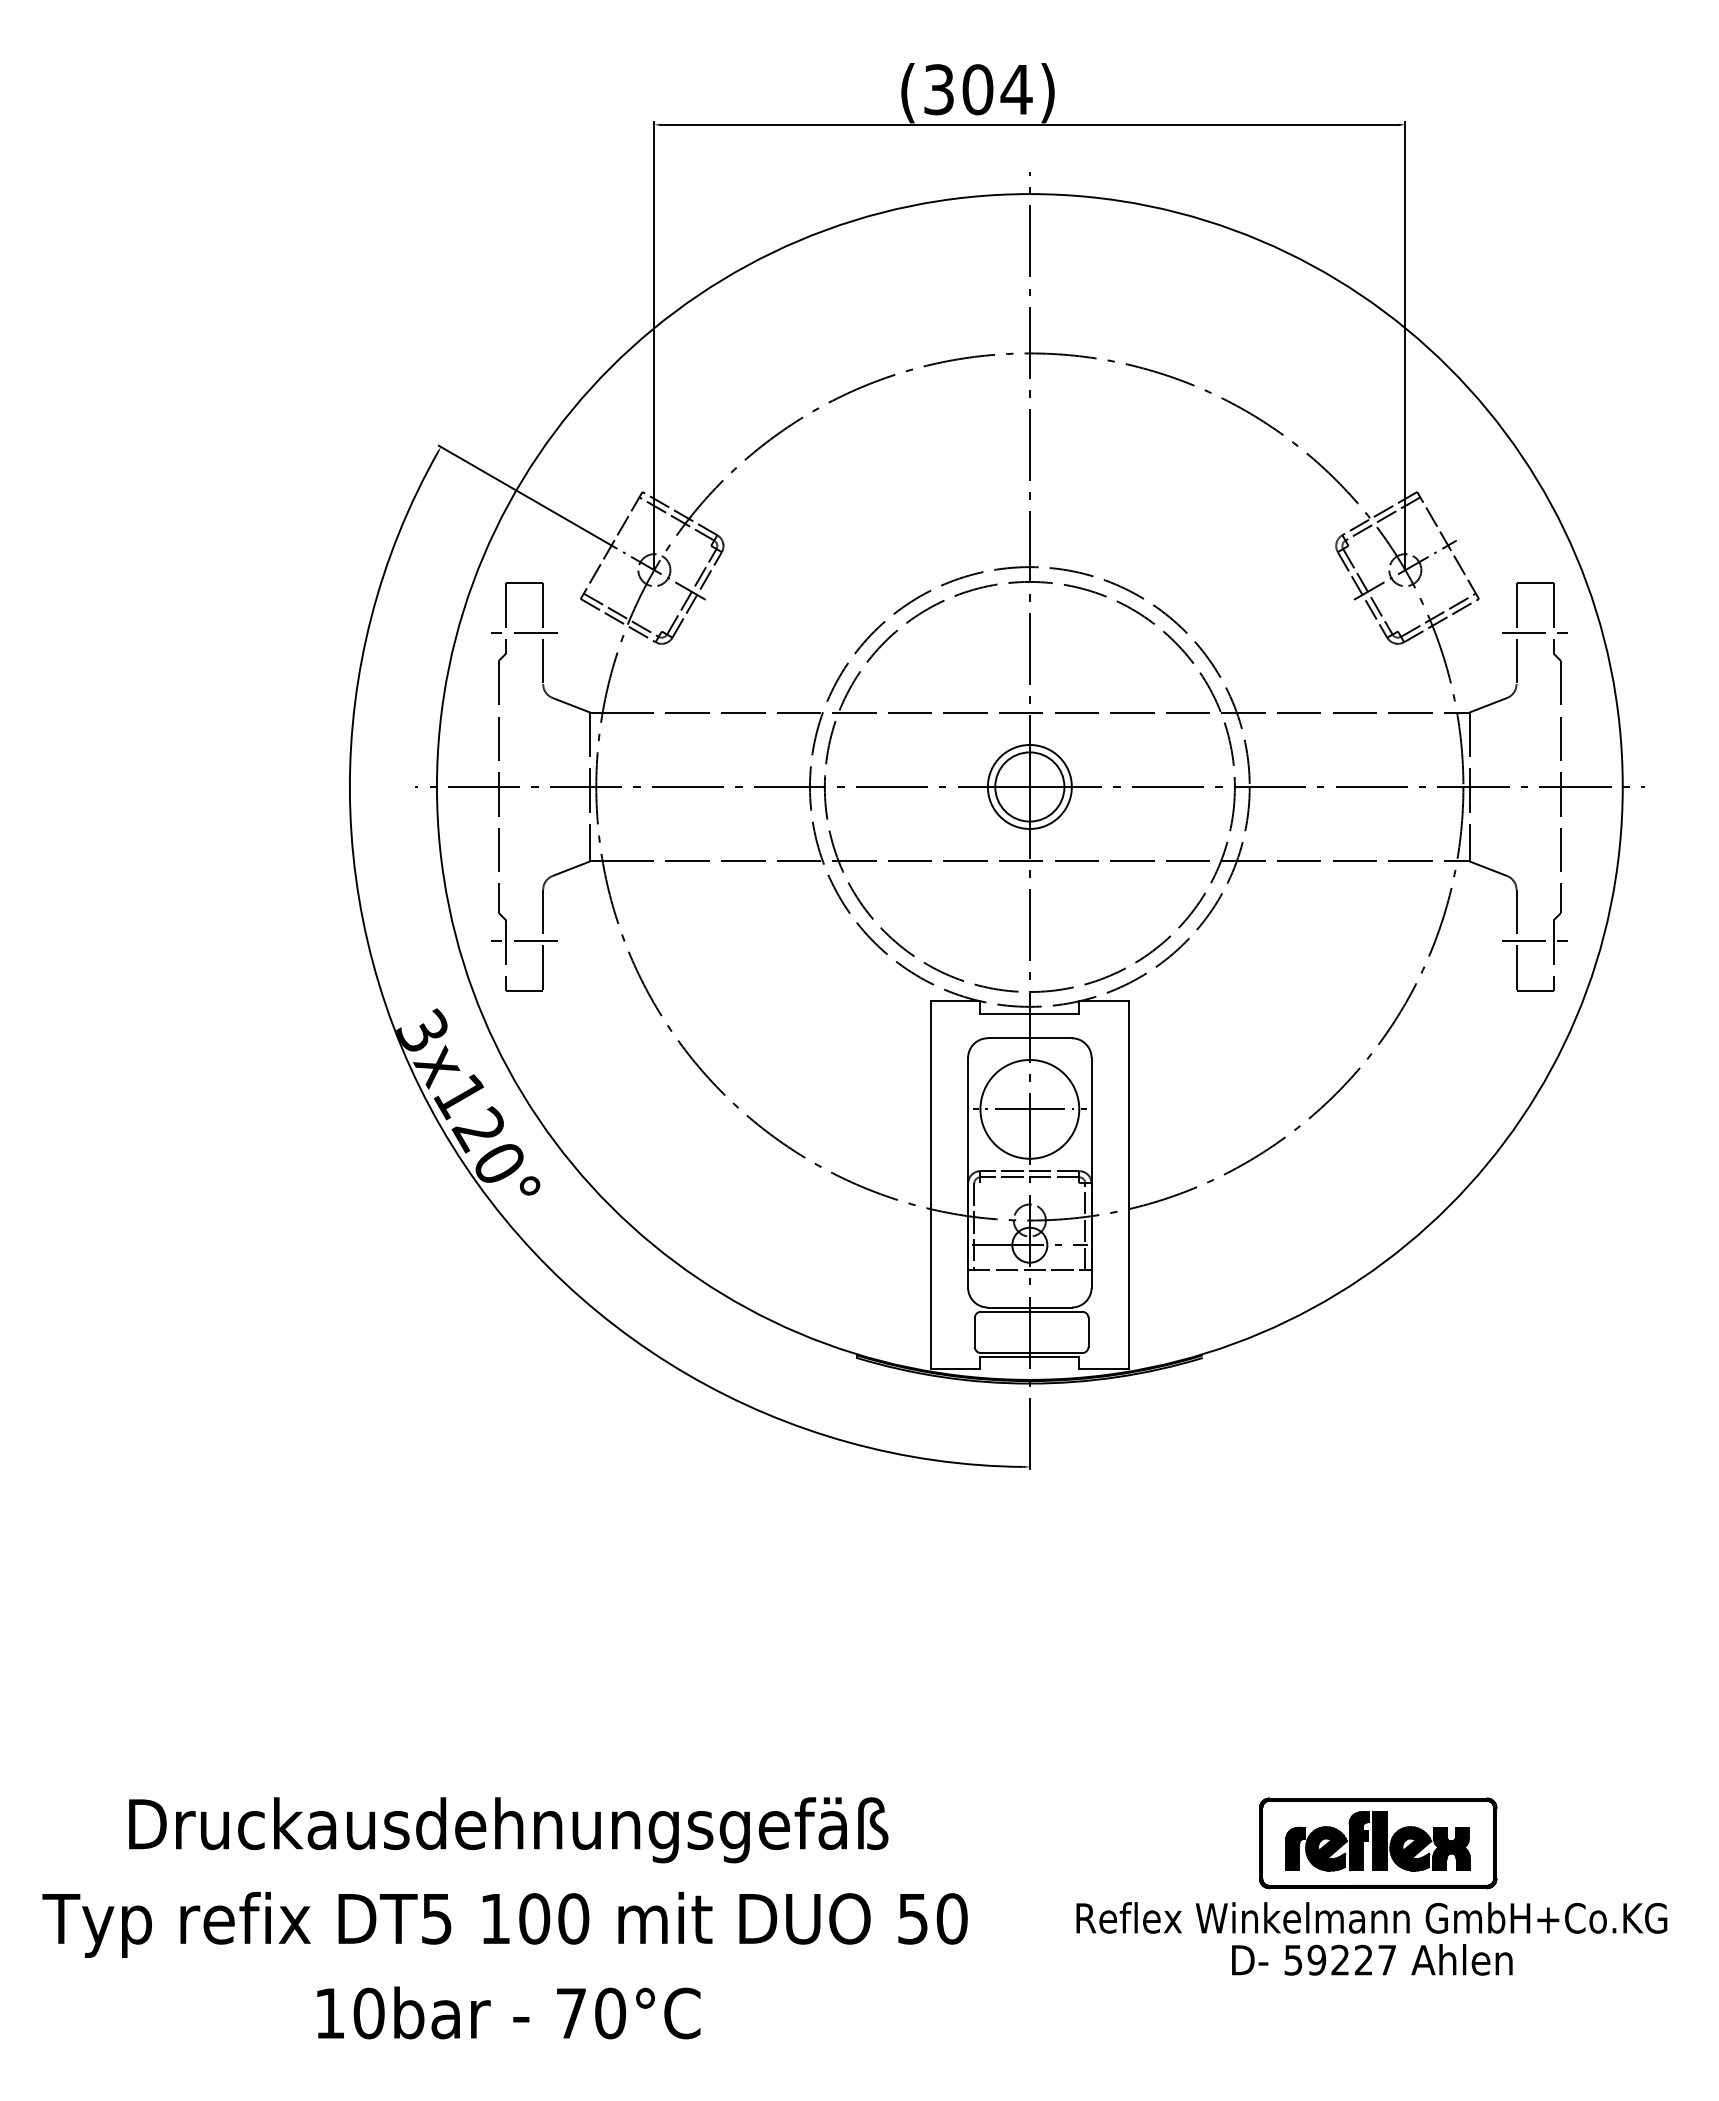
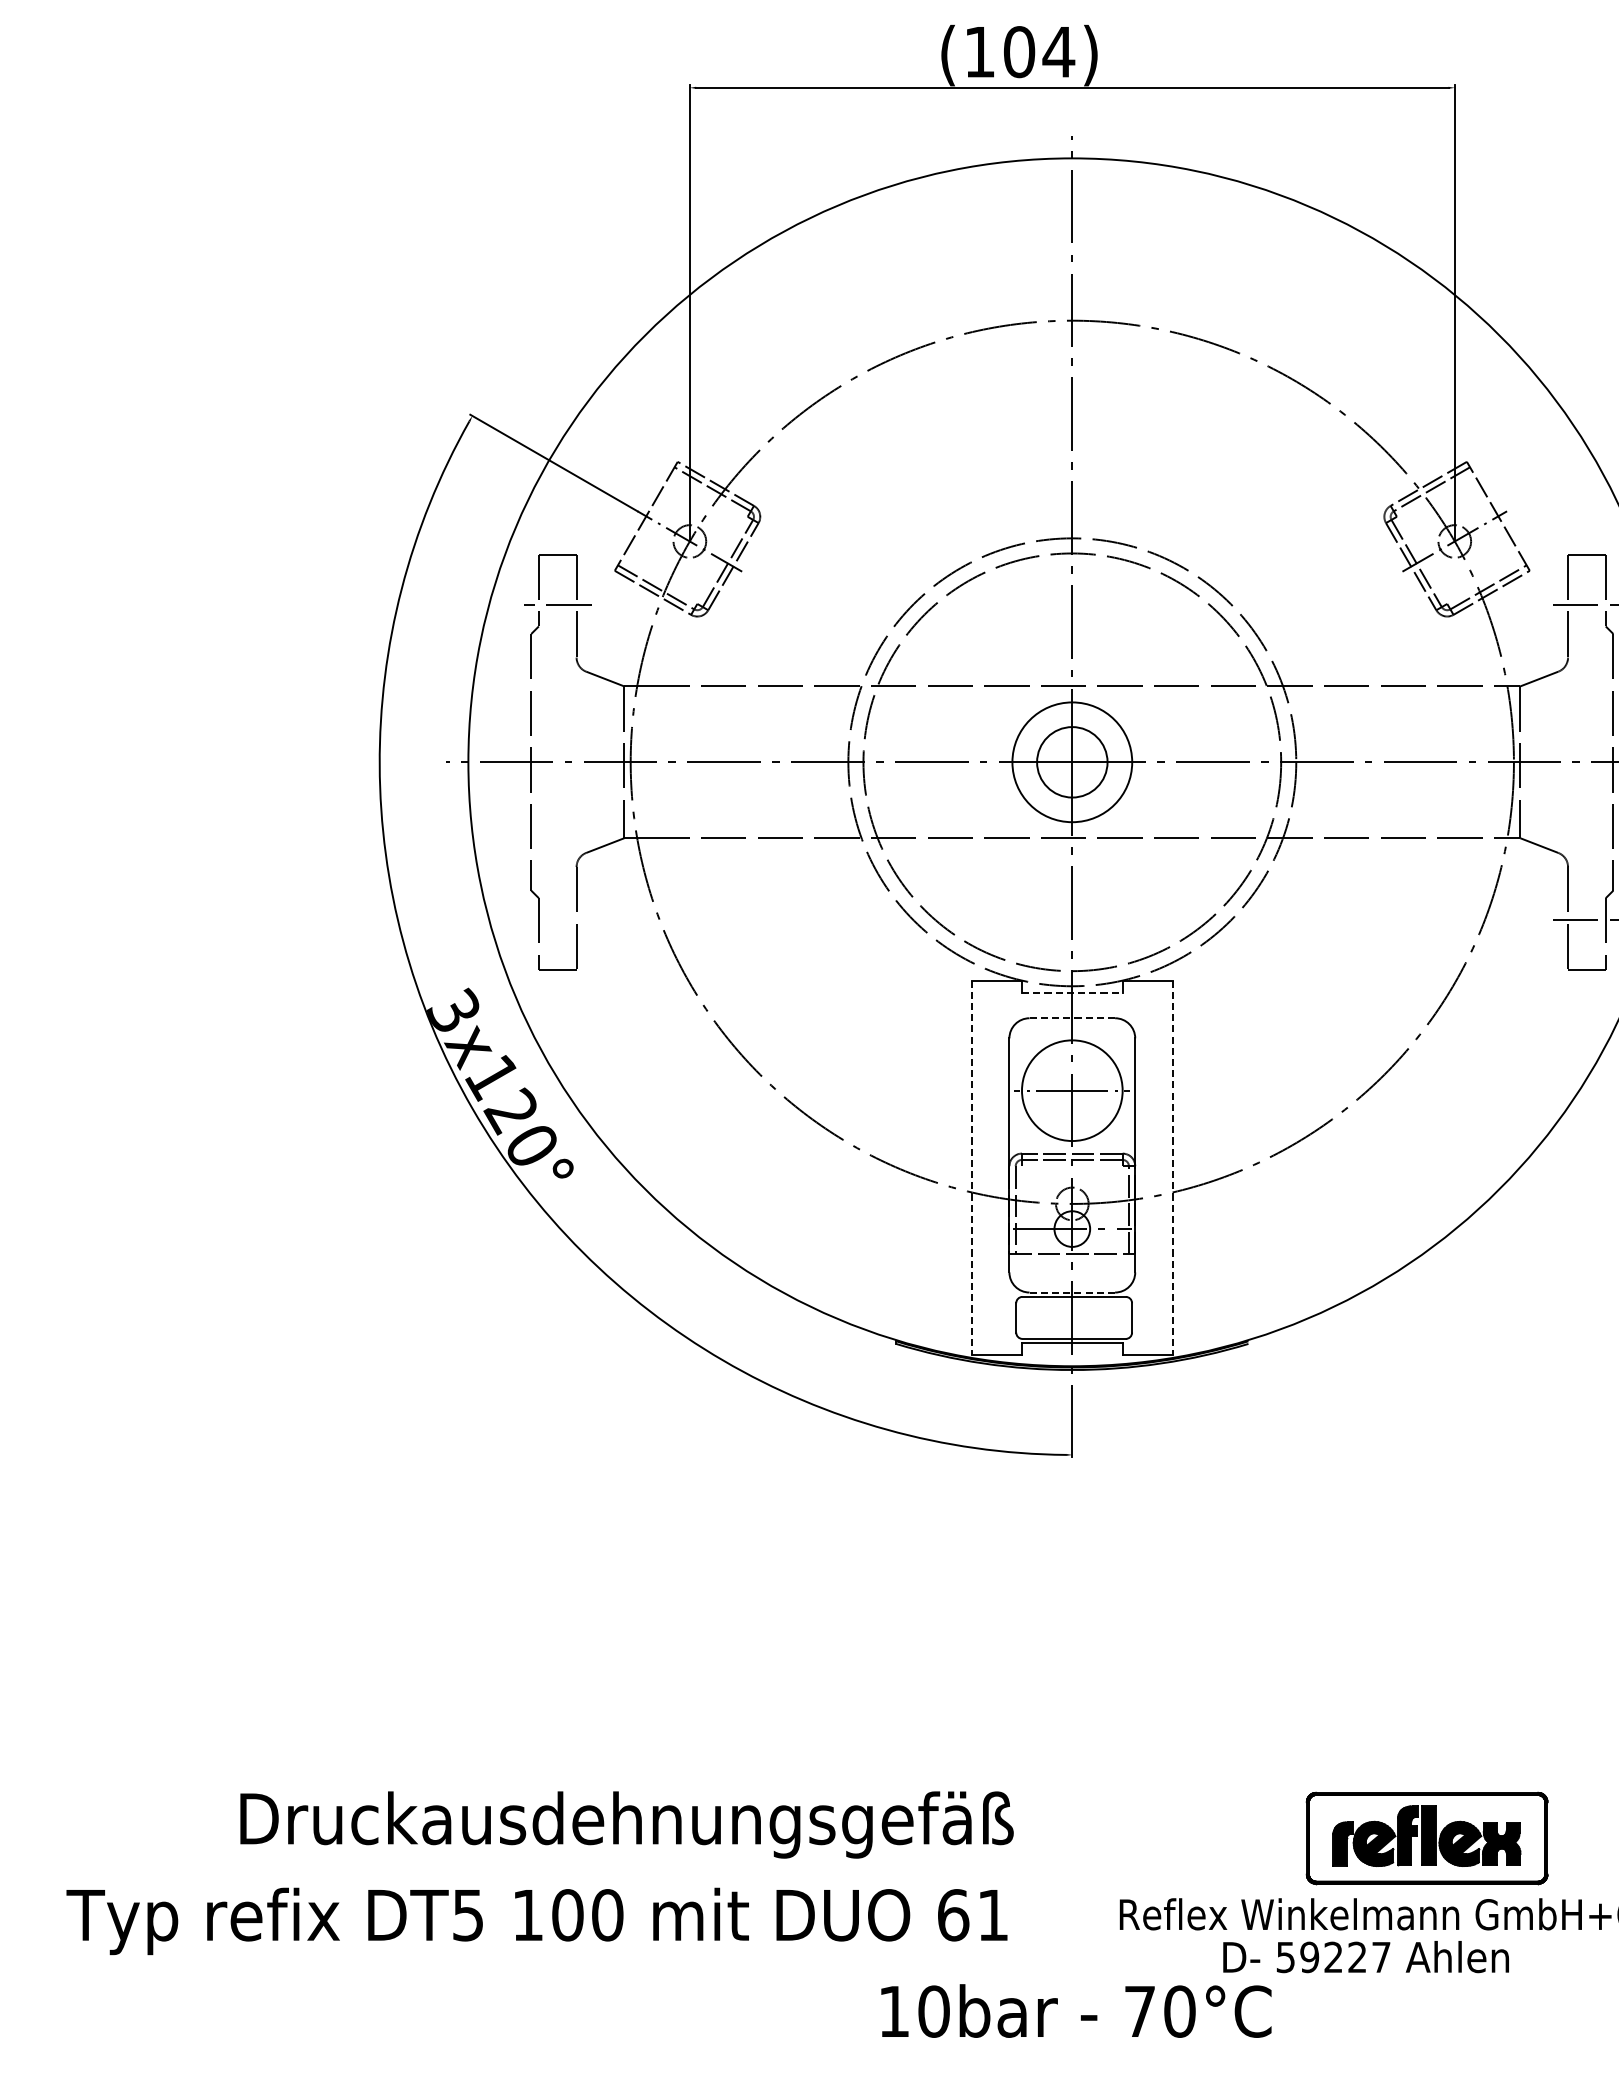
text: (938, 89) -> (979, 51), (304) -> (104)
circle: (1029, 786) -> (1071, 761), size x1.4
line: (524, 941) -> (557, 919), removed
line: (1030, 1013) -> (1072, 993), solid -> dashed
line: (1029, 1038) -> (1071, 1018), solid -> dashed
line: (931, 1185) -> (972, 1168), solid -> dashed
line: (1128, 1185) -> (1172, 1168), solid -> dashed
line: (1029, 1307) -> (1071, 1292), solid -> dashed
text: (508, 1830) -> (626, 1825), moved
text: (932, 1918) -> (973, 1914), 50 -> 61
text: (1372, 1959) -> (1366, 1956), moved
text: (508, 2012) -> (1076, 2010), moved

